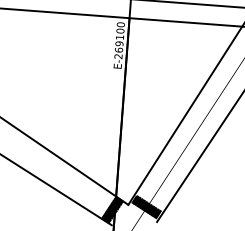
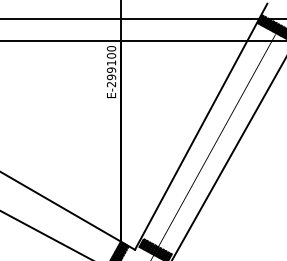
text: (118, 50) -> (111, 77), E-269100 -> E-299100

